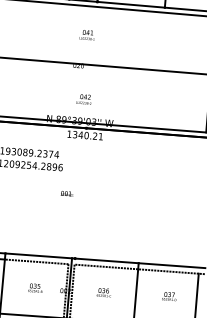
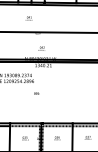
text: (86, 34) -> (28, 18), moved

